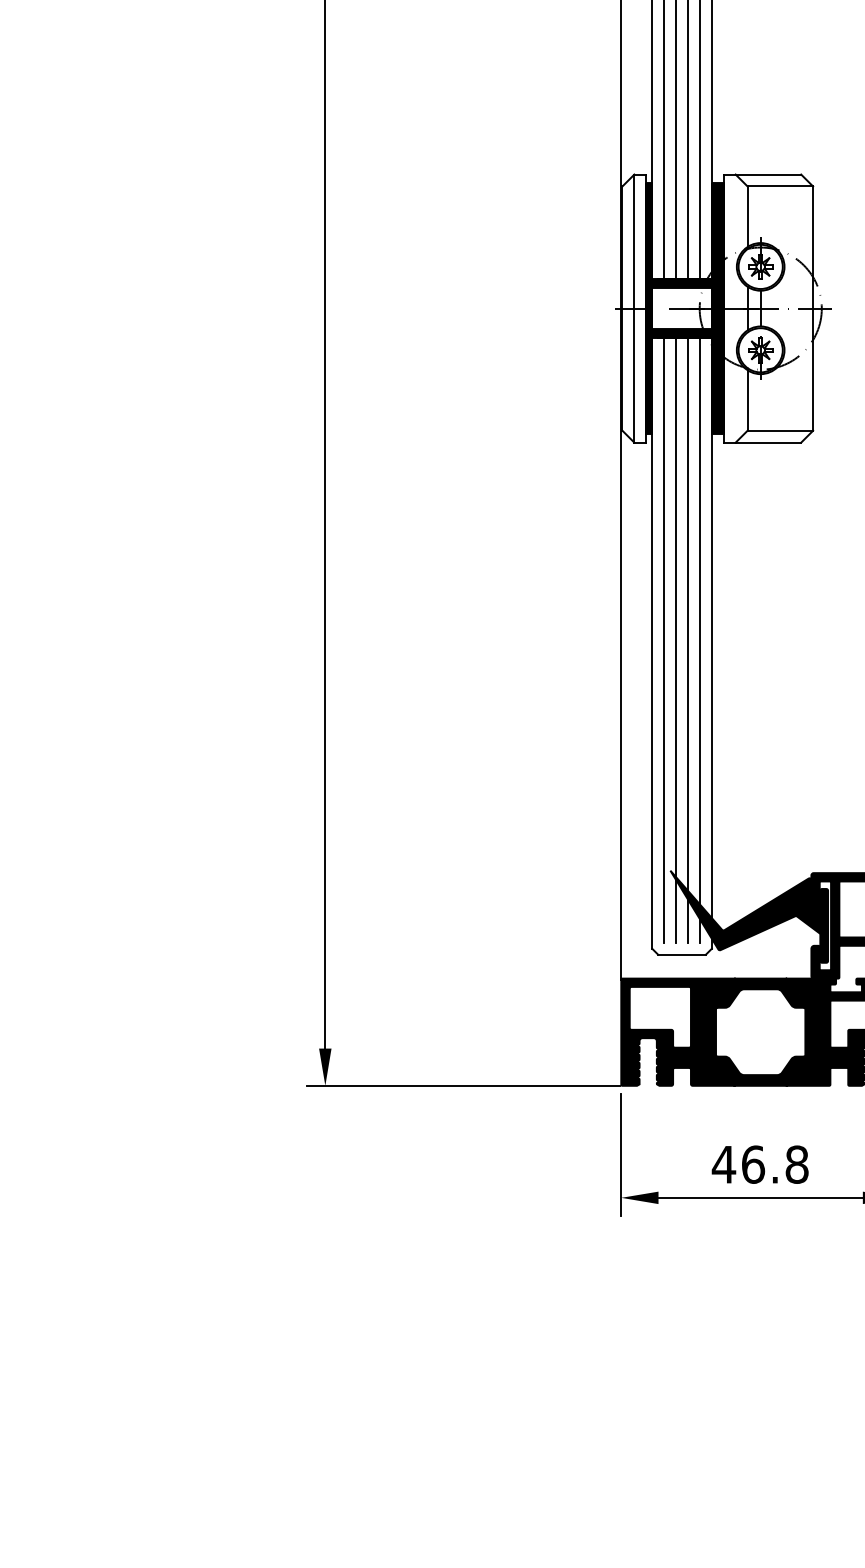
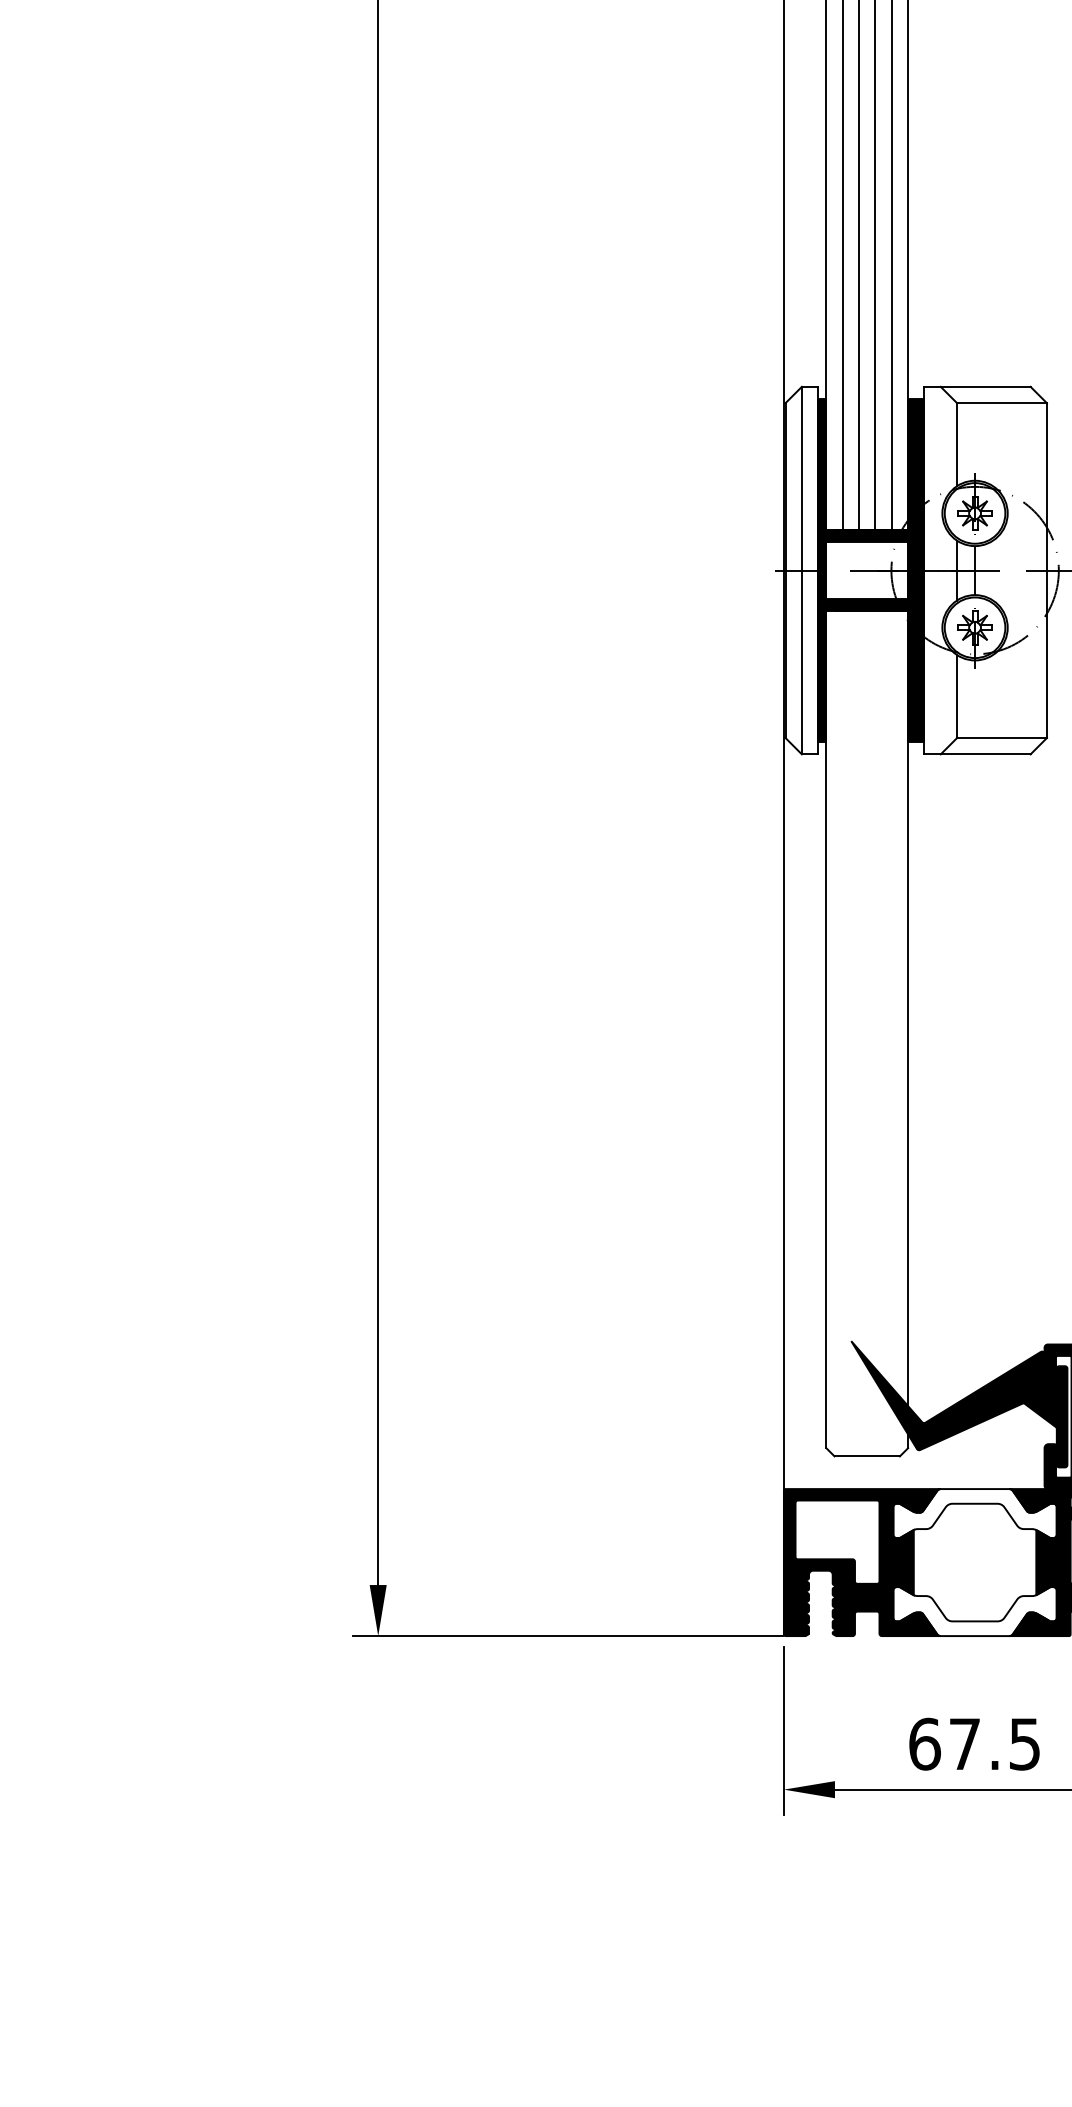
line: (664, 640) -> (843, 1025), removed
line: (676, 640) -> (859, 1025), removed
line: (688, 640) -> (876, 1025), removed
line: (699, 640) -> (891, 1025), removed
fill: (760, 996) -> (974, 1513), removed
fill: (760, 1067) -> (974, 1610), removed
text: (759, 1164) -> (973, 1743), 46.8 -> 67.5

